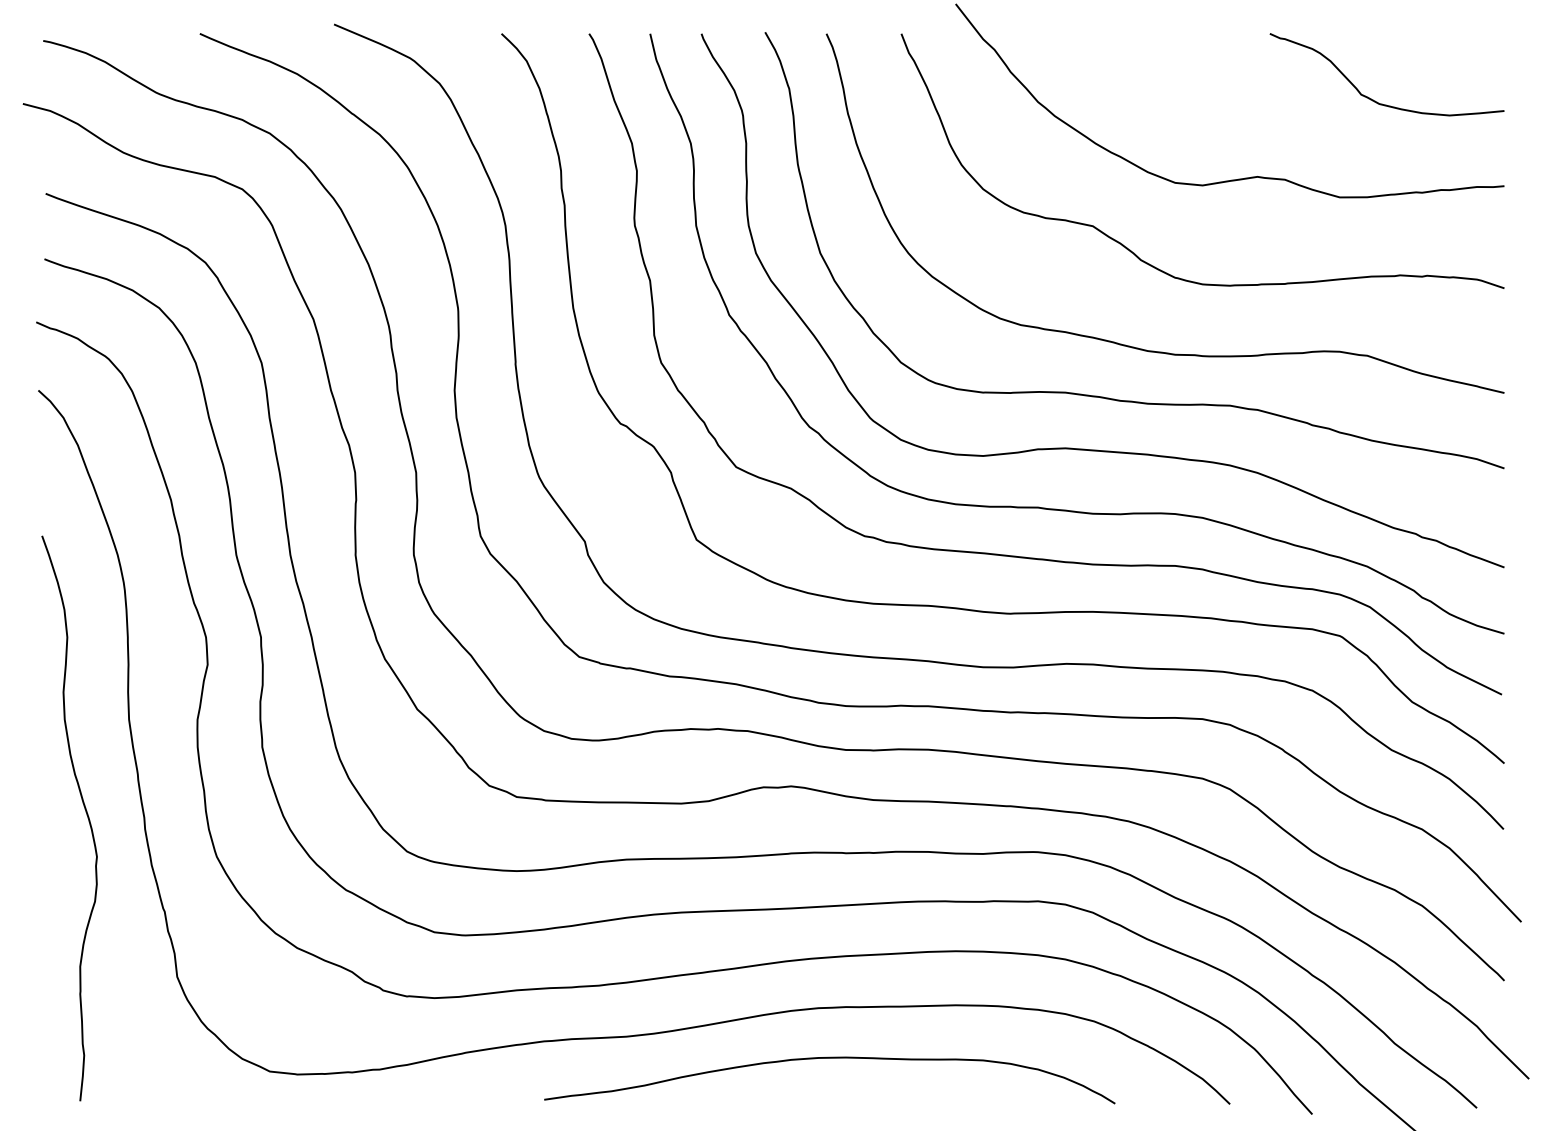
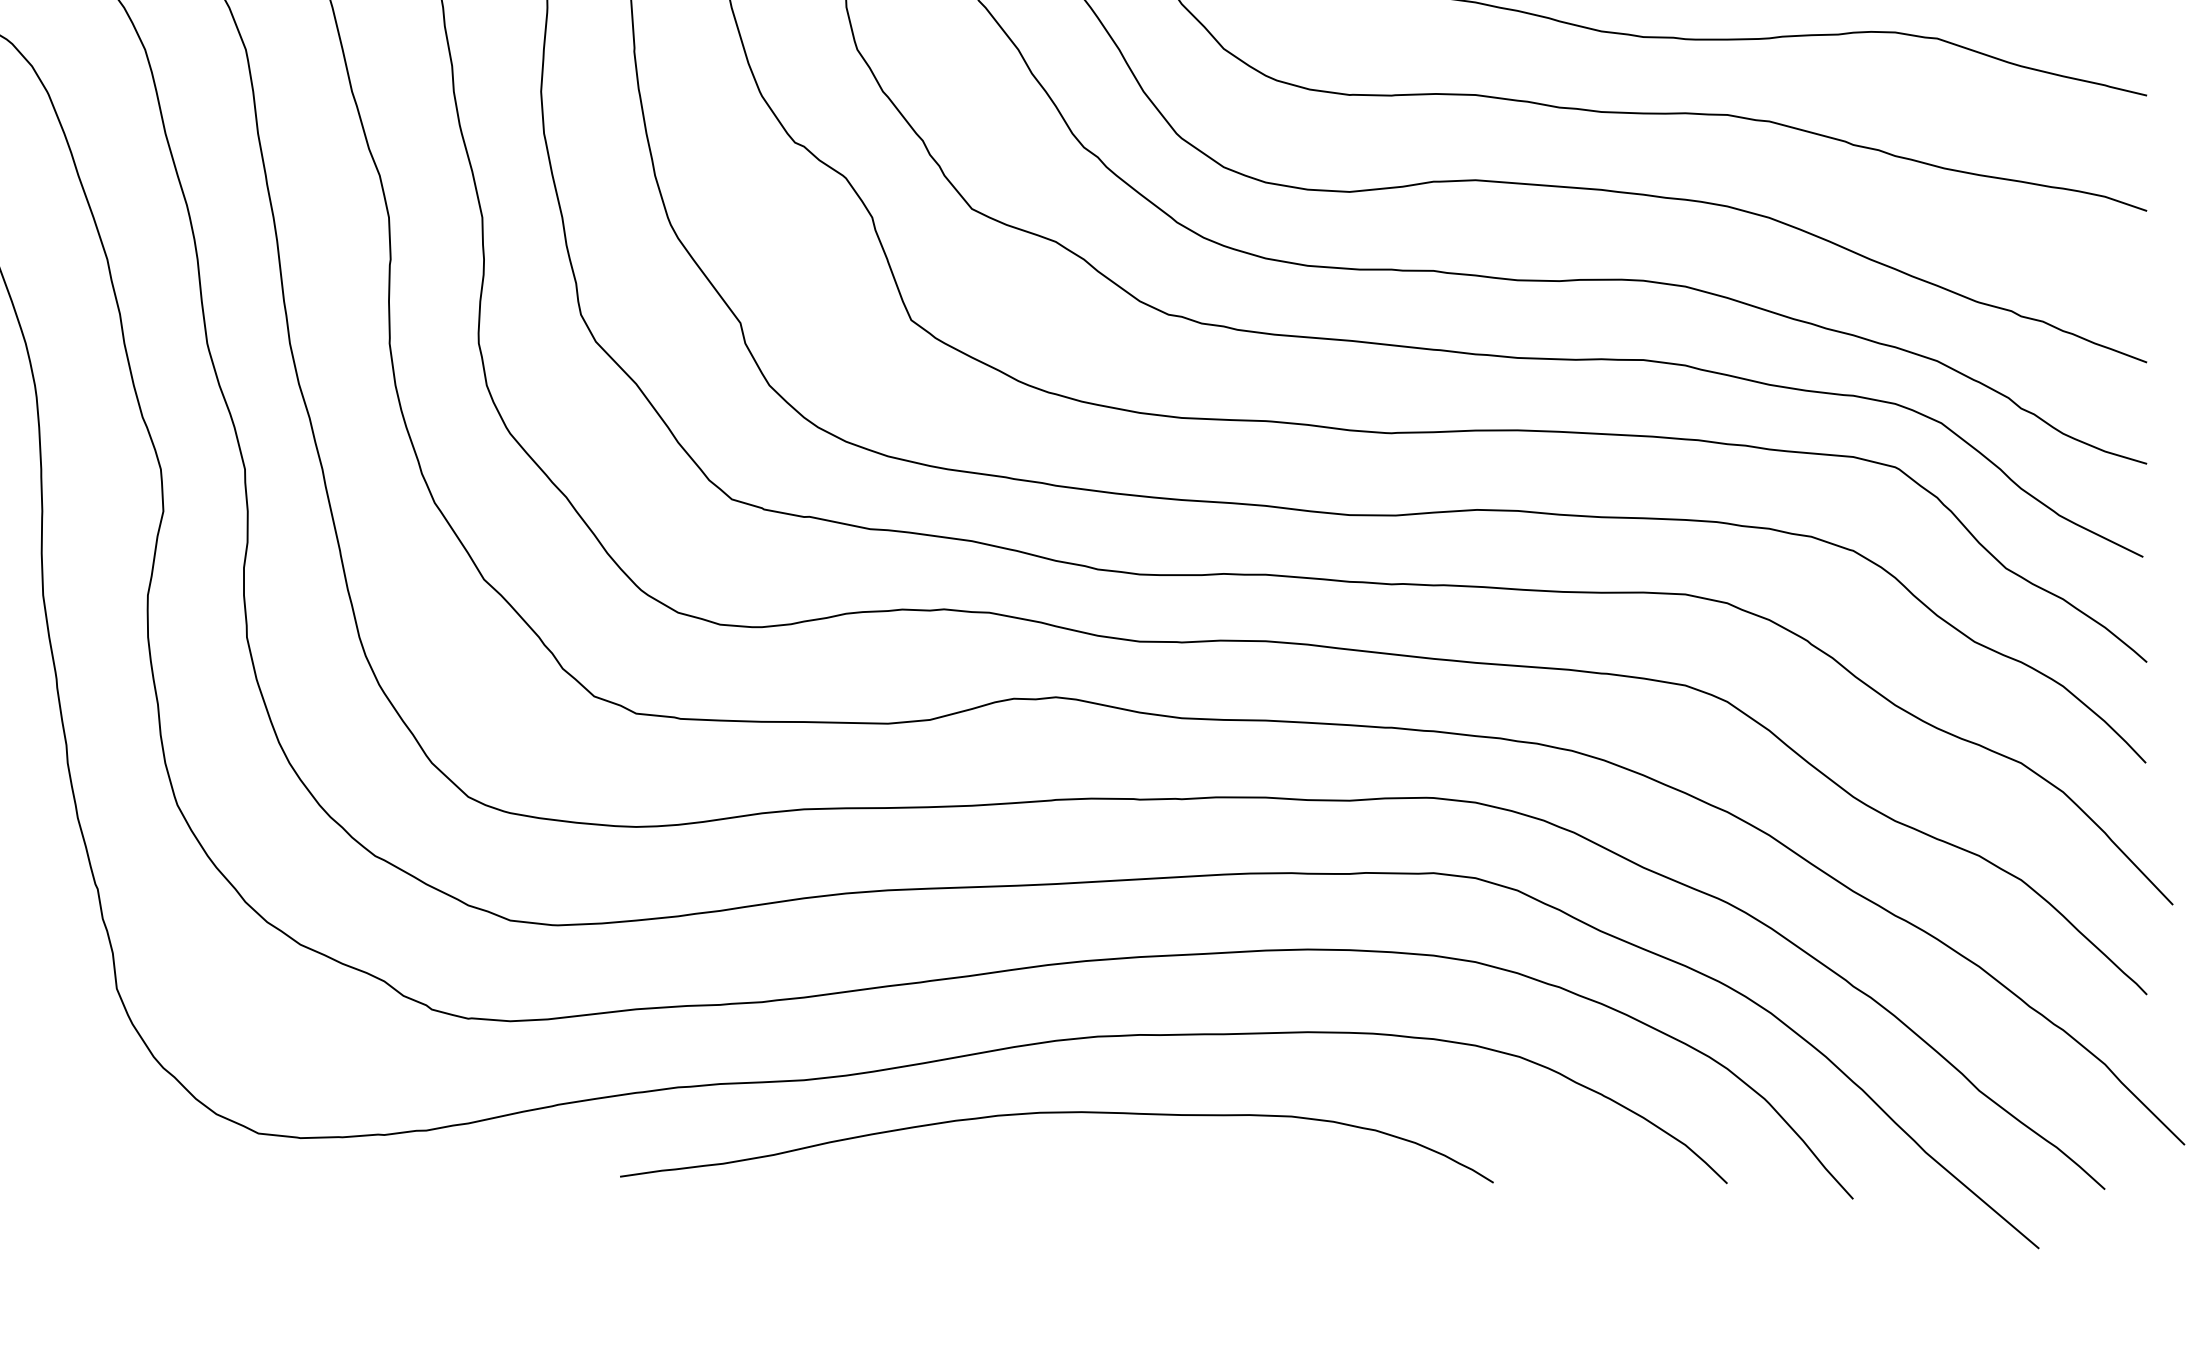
curve: (829, 1058) -> (1056, 1113), moved

